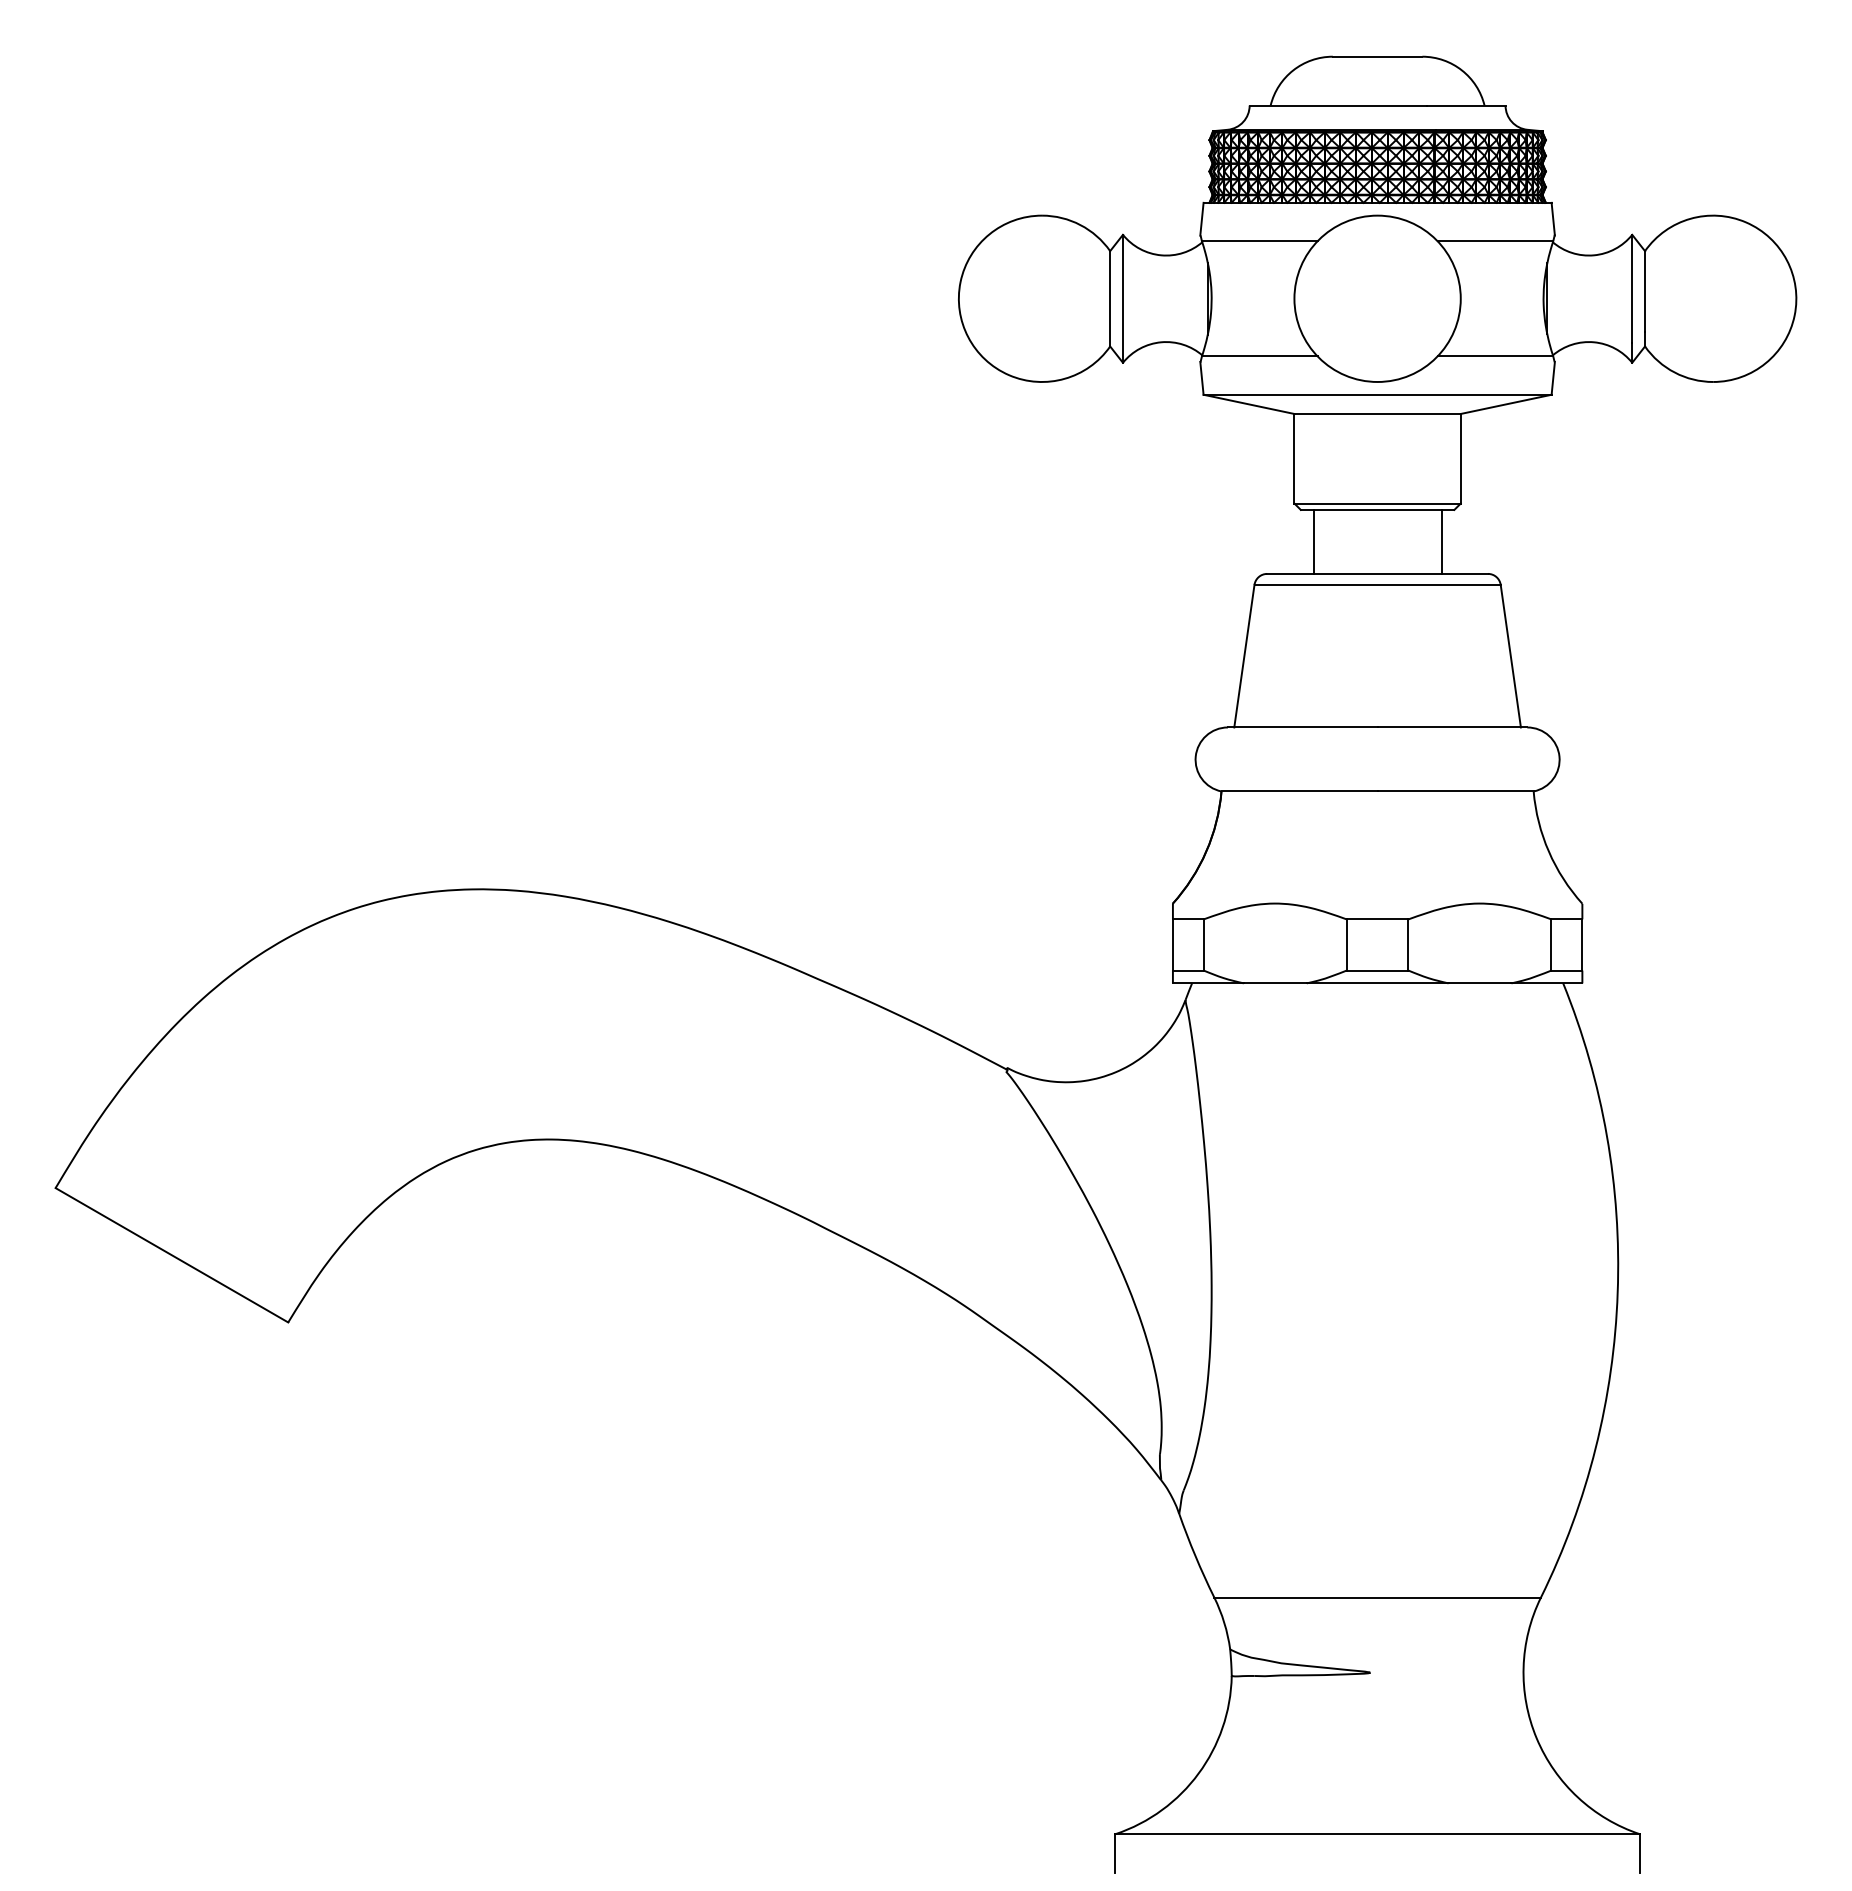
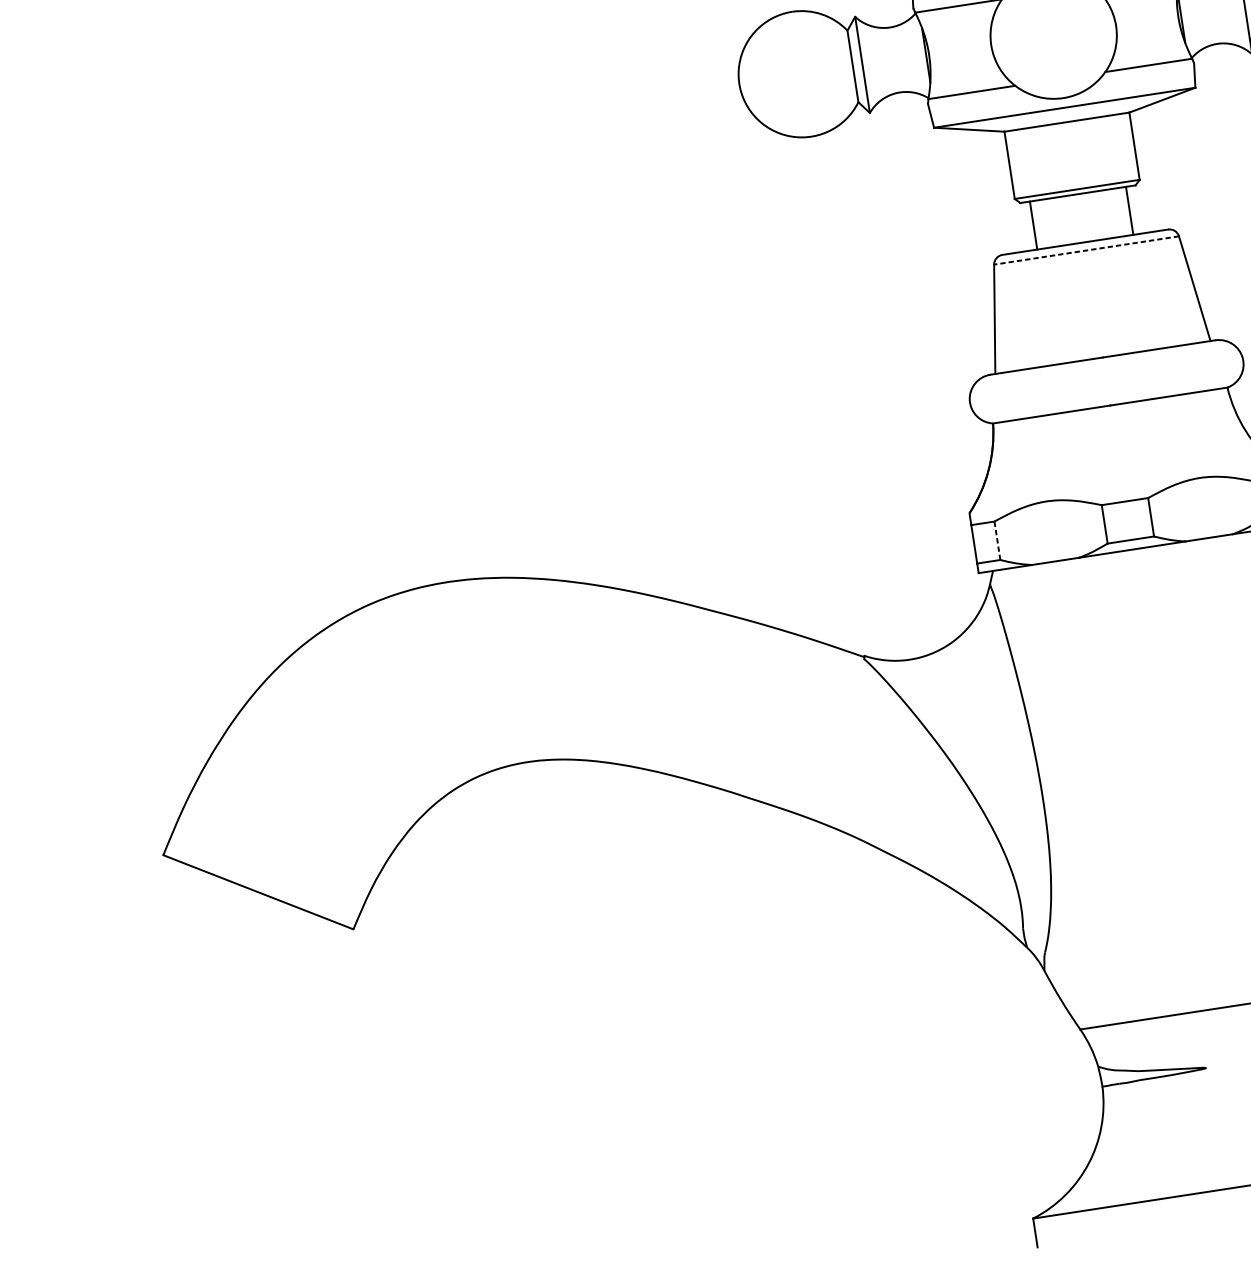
line: (1377, 584) -> (1086, 250), solid -> dashed
line: (1203, 944) -> (997, 540), solid -> dashed

